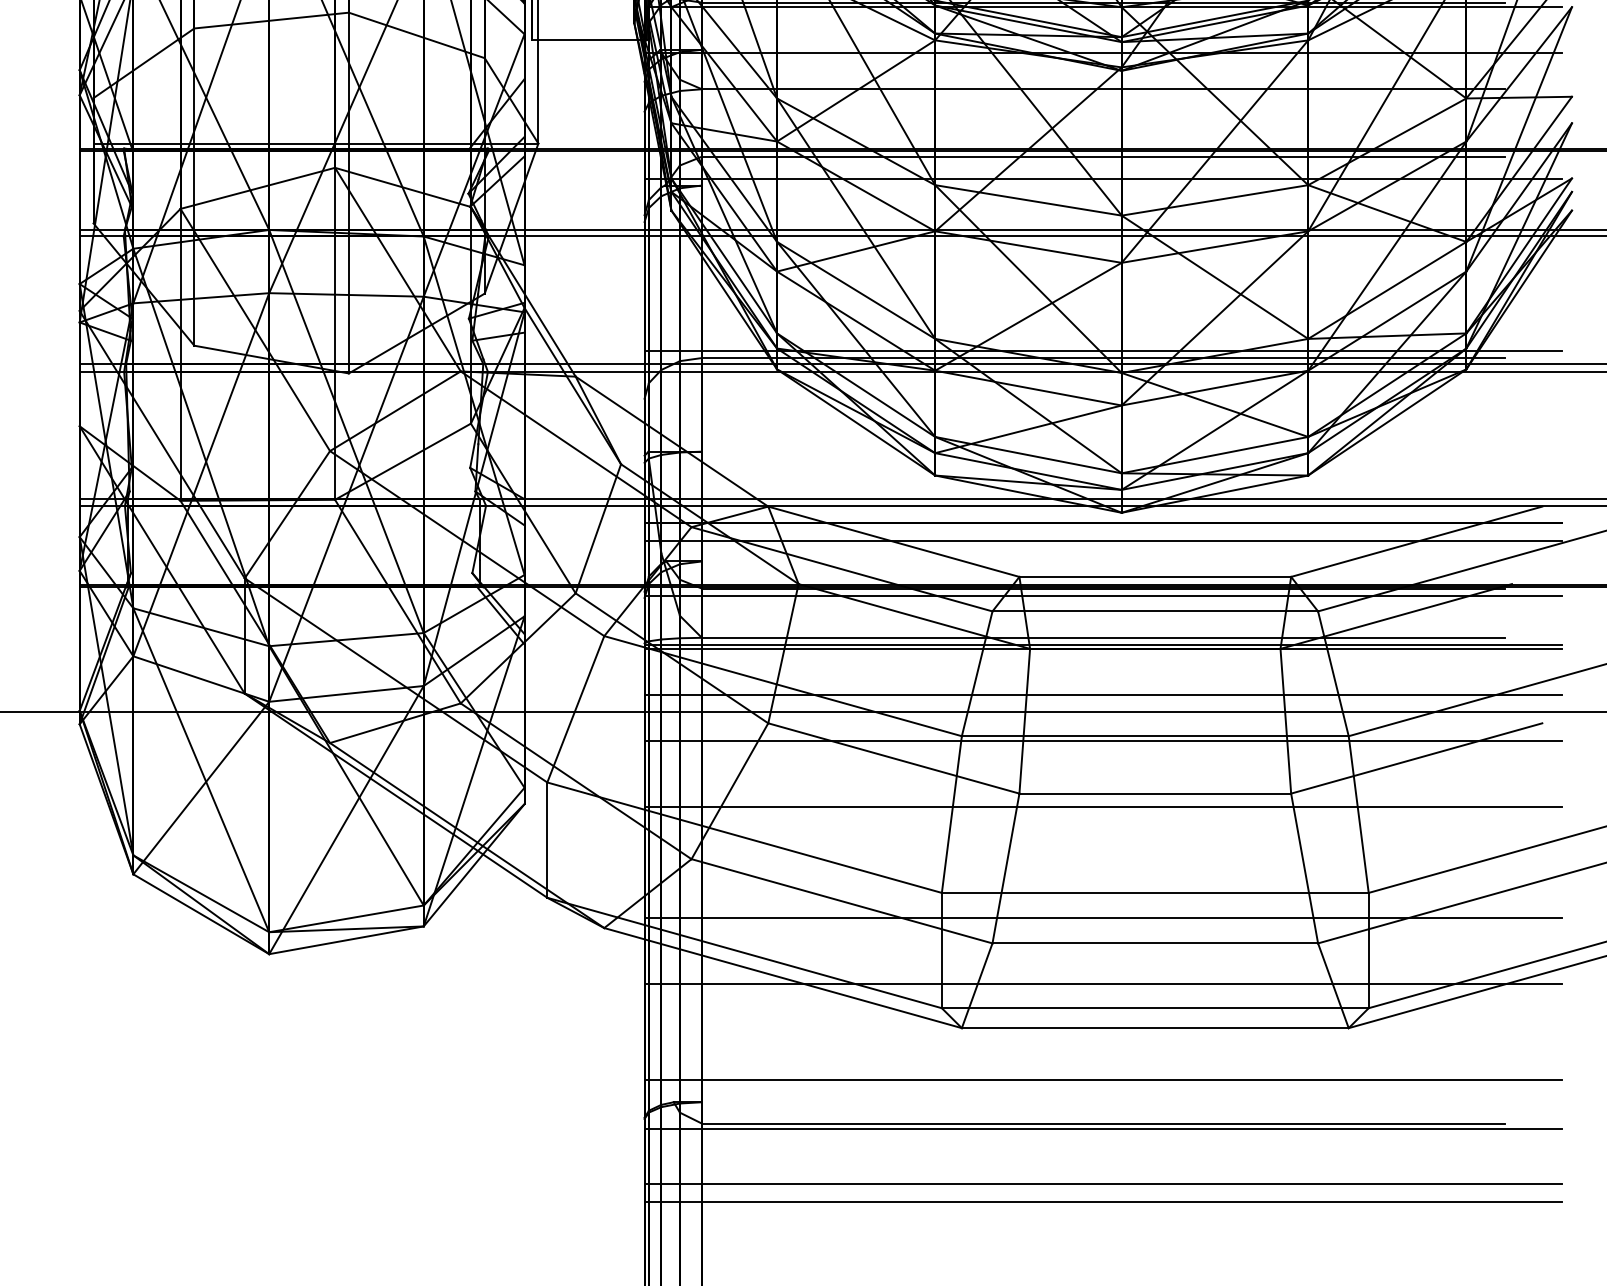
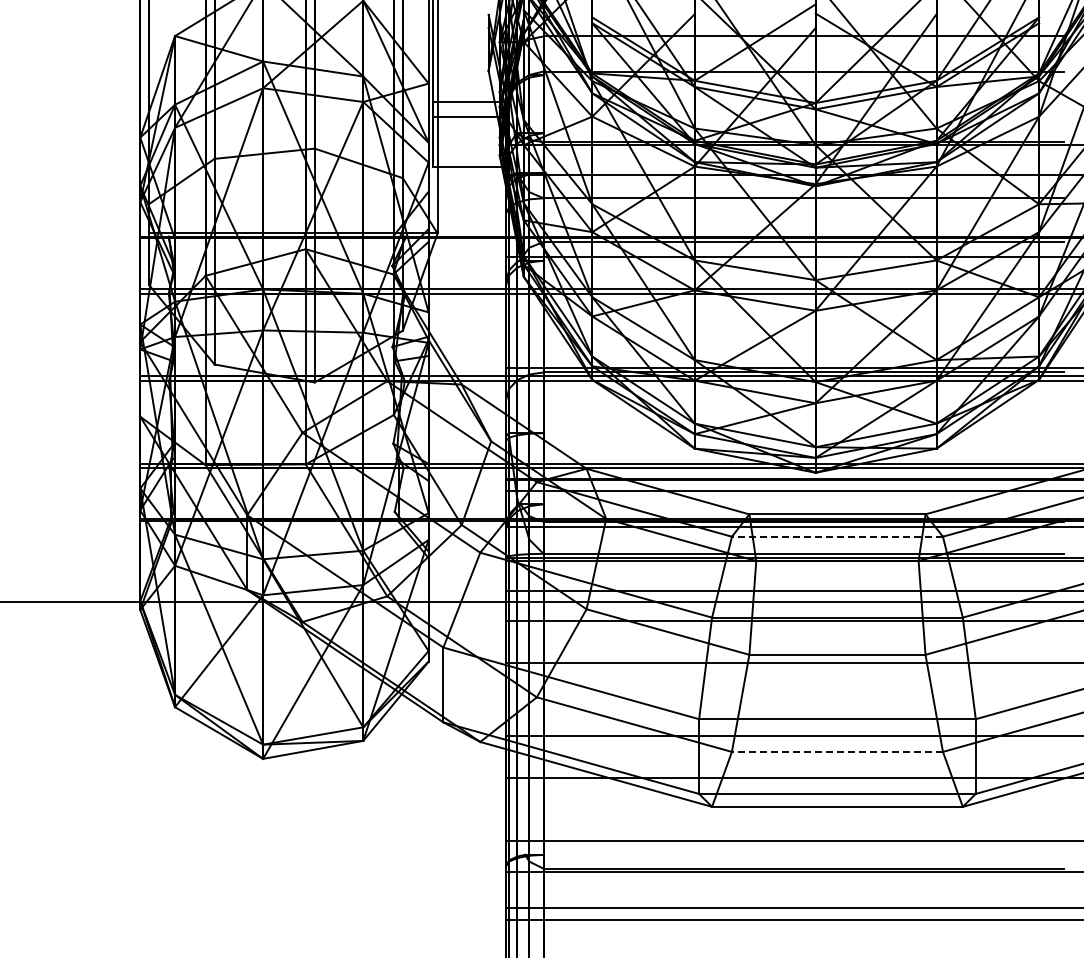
line: (1155, 611) -> (837, 536), solid -> dashed
line: (1155, 942) -> (837, 751), solid -> dashed

